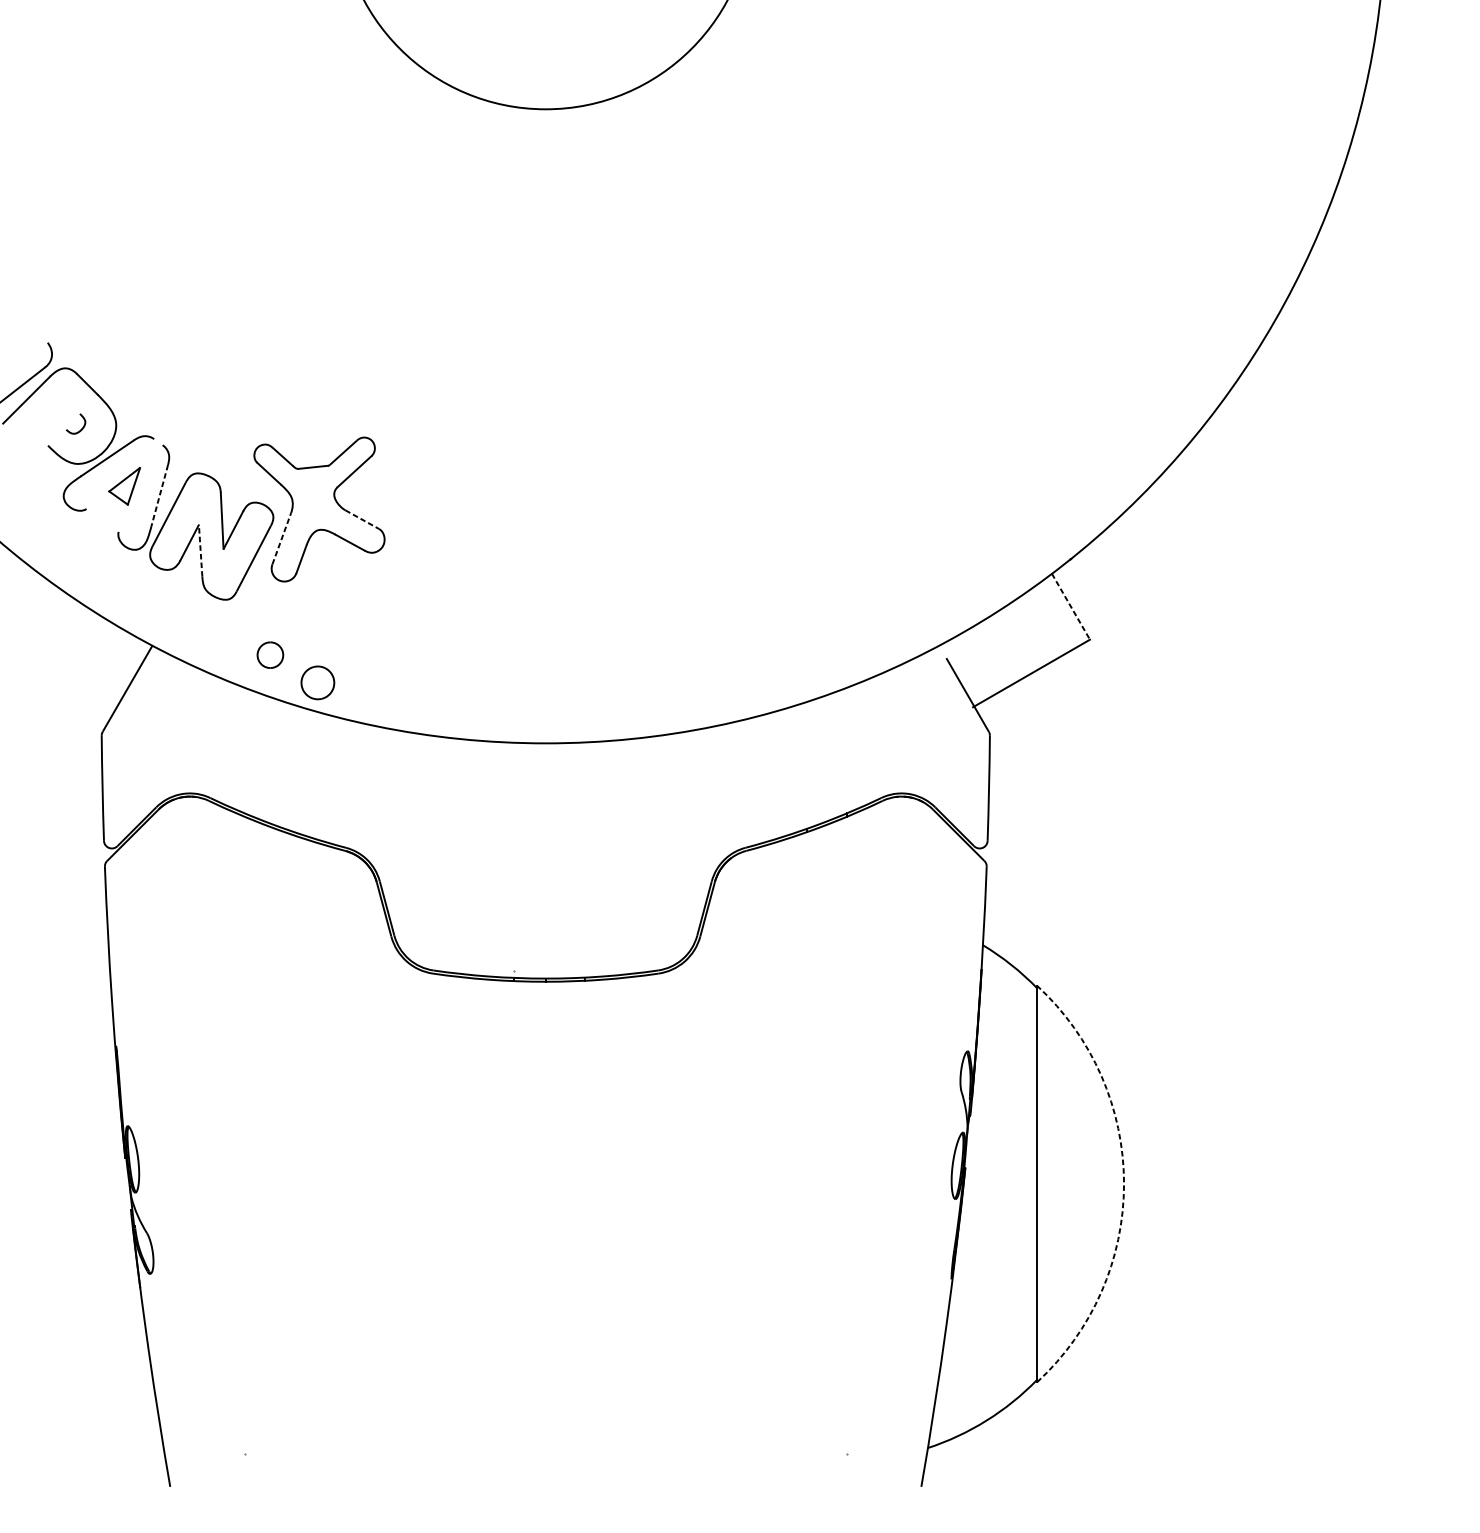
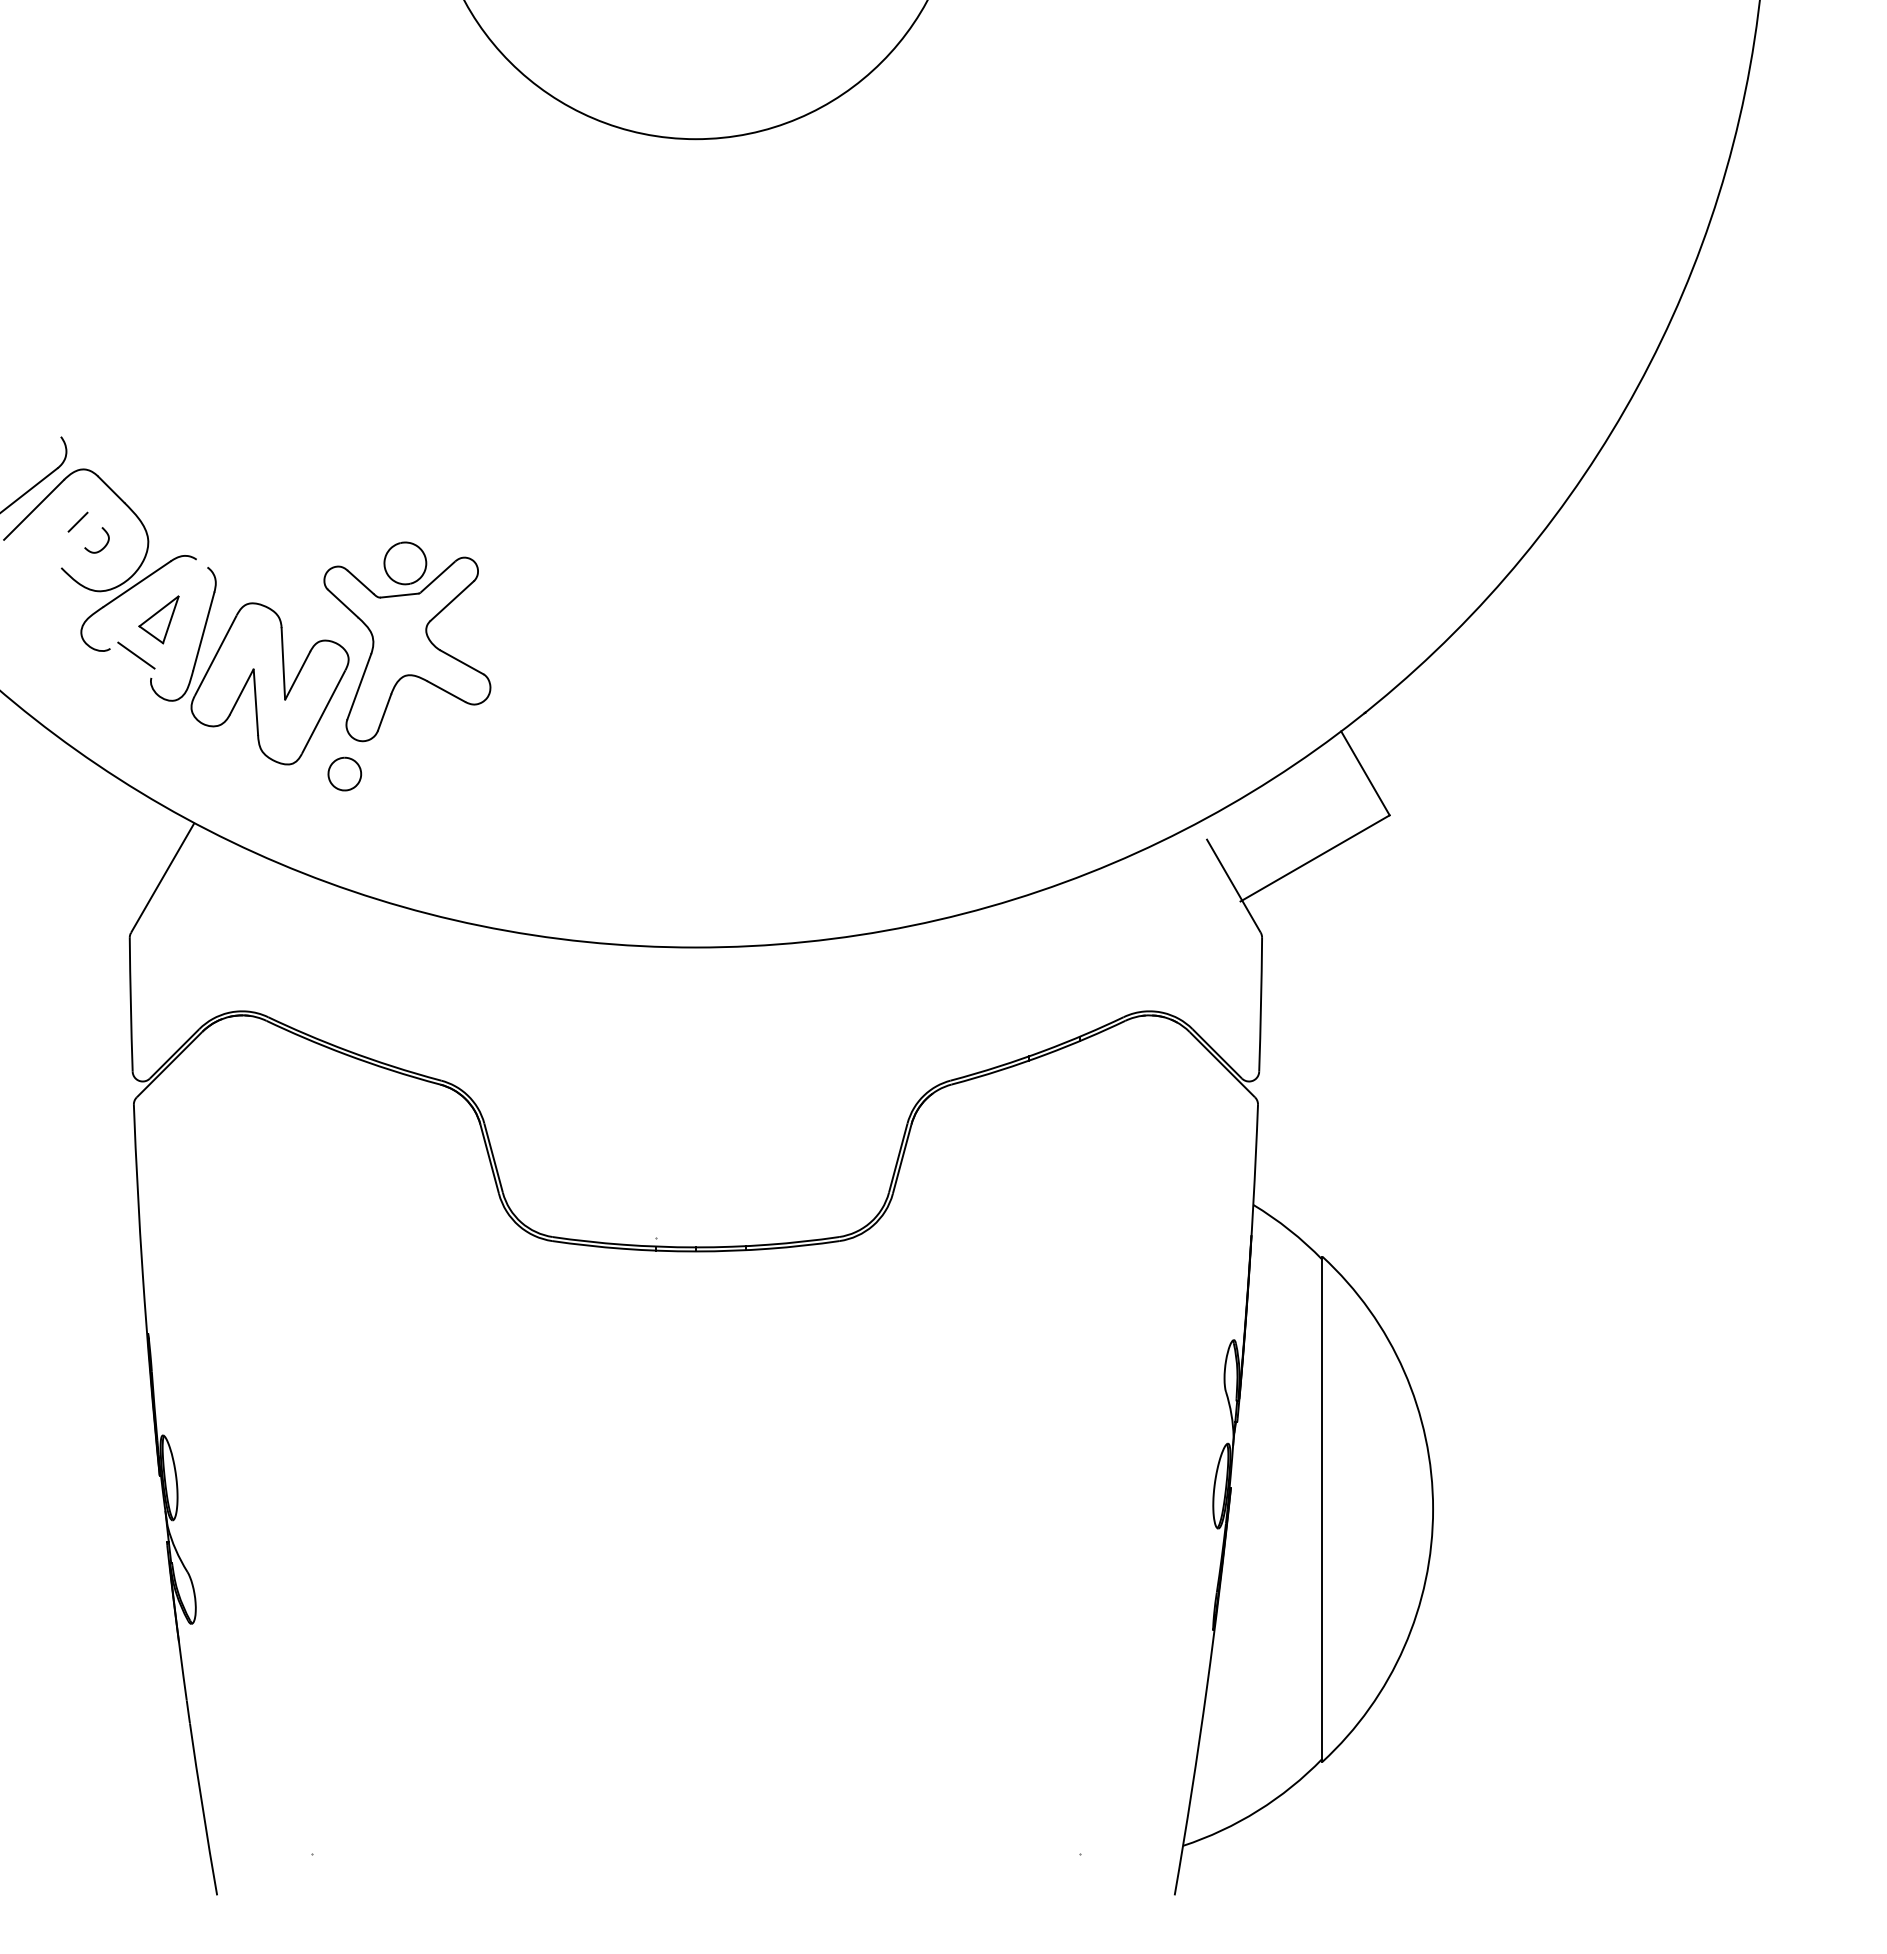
line: (60, 409) -> (77, 521), added
line: (159, 496) -> (203, 632), dashed -> solid
line: (106, 514) -> (136, 655), added
line: (362, 519) -> (462, 662), dashed -> solid
line: (281, 538) -> (359, 686), dashed -> solid
line: (200, 551) -> (255, 702), dashed -> solid
line: (1071, 606) -> (1365, 773), dashed -> solid
part: (270, 654) -> (344, 773), moved
part: (317, 682) -> (405, 563), moved
arc: (1124, 1184) -> (1433, 1509), dashed -> solid

